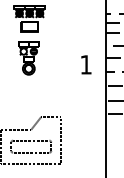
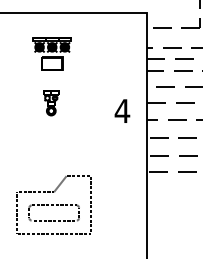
part: (29, 58) -> (51, 103), size x0.6
text: (86, 64) -> (122, 110), 1 -> 4

